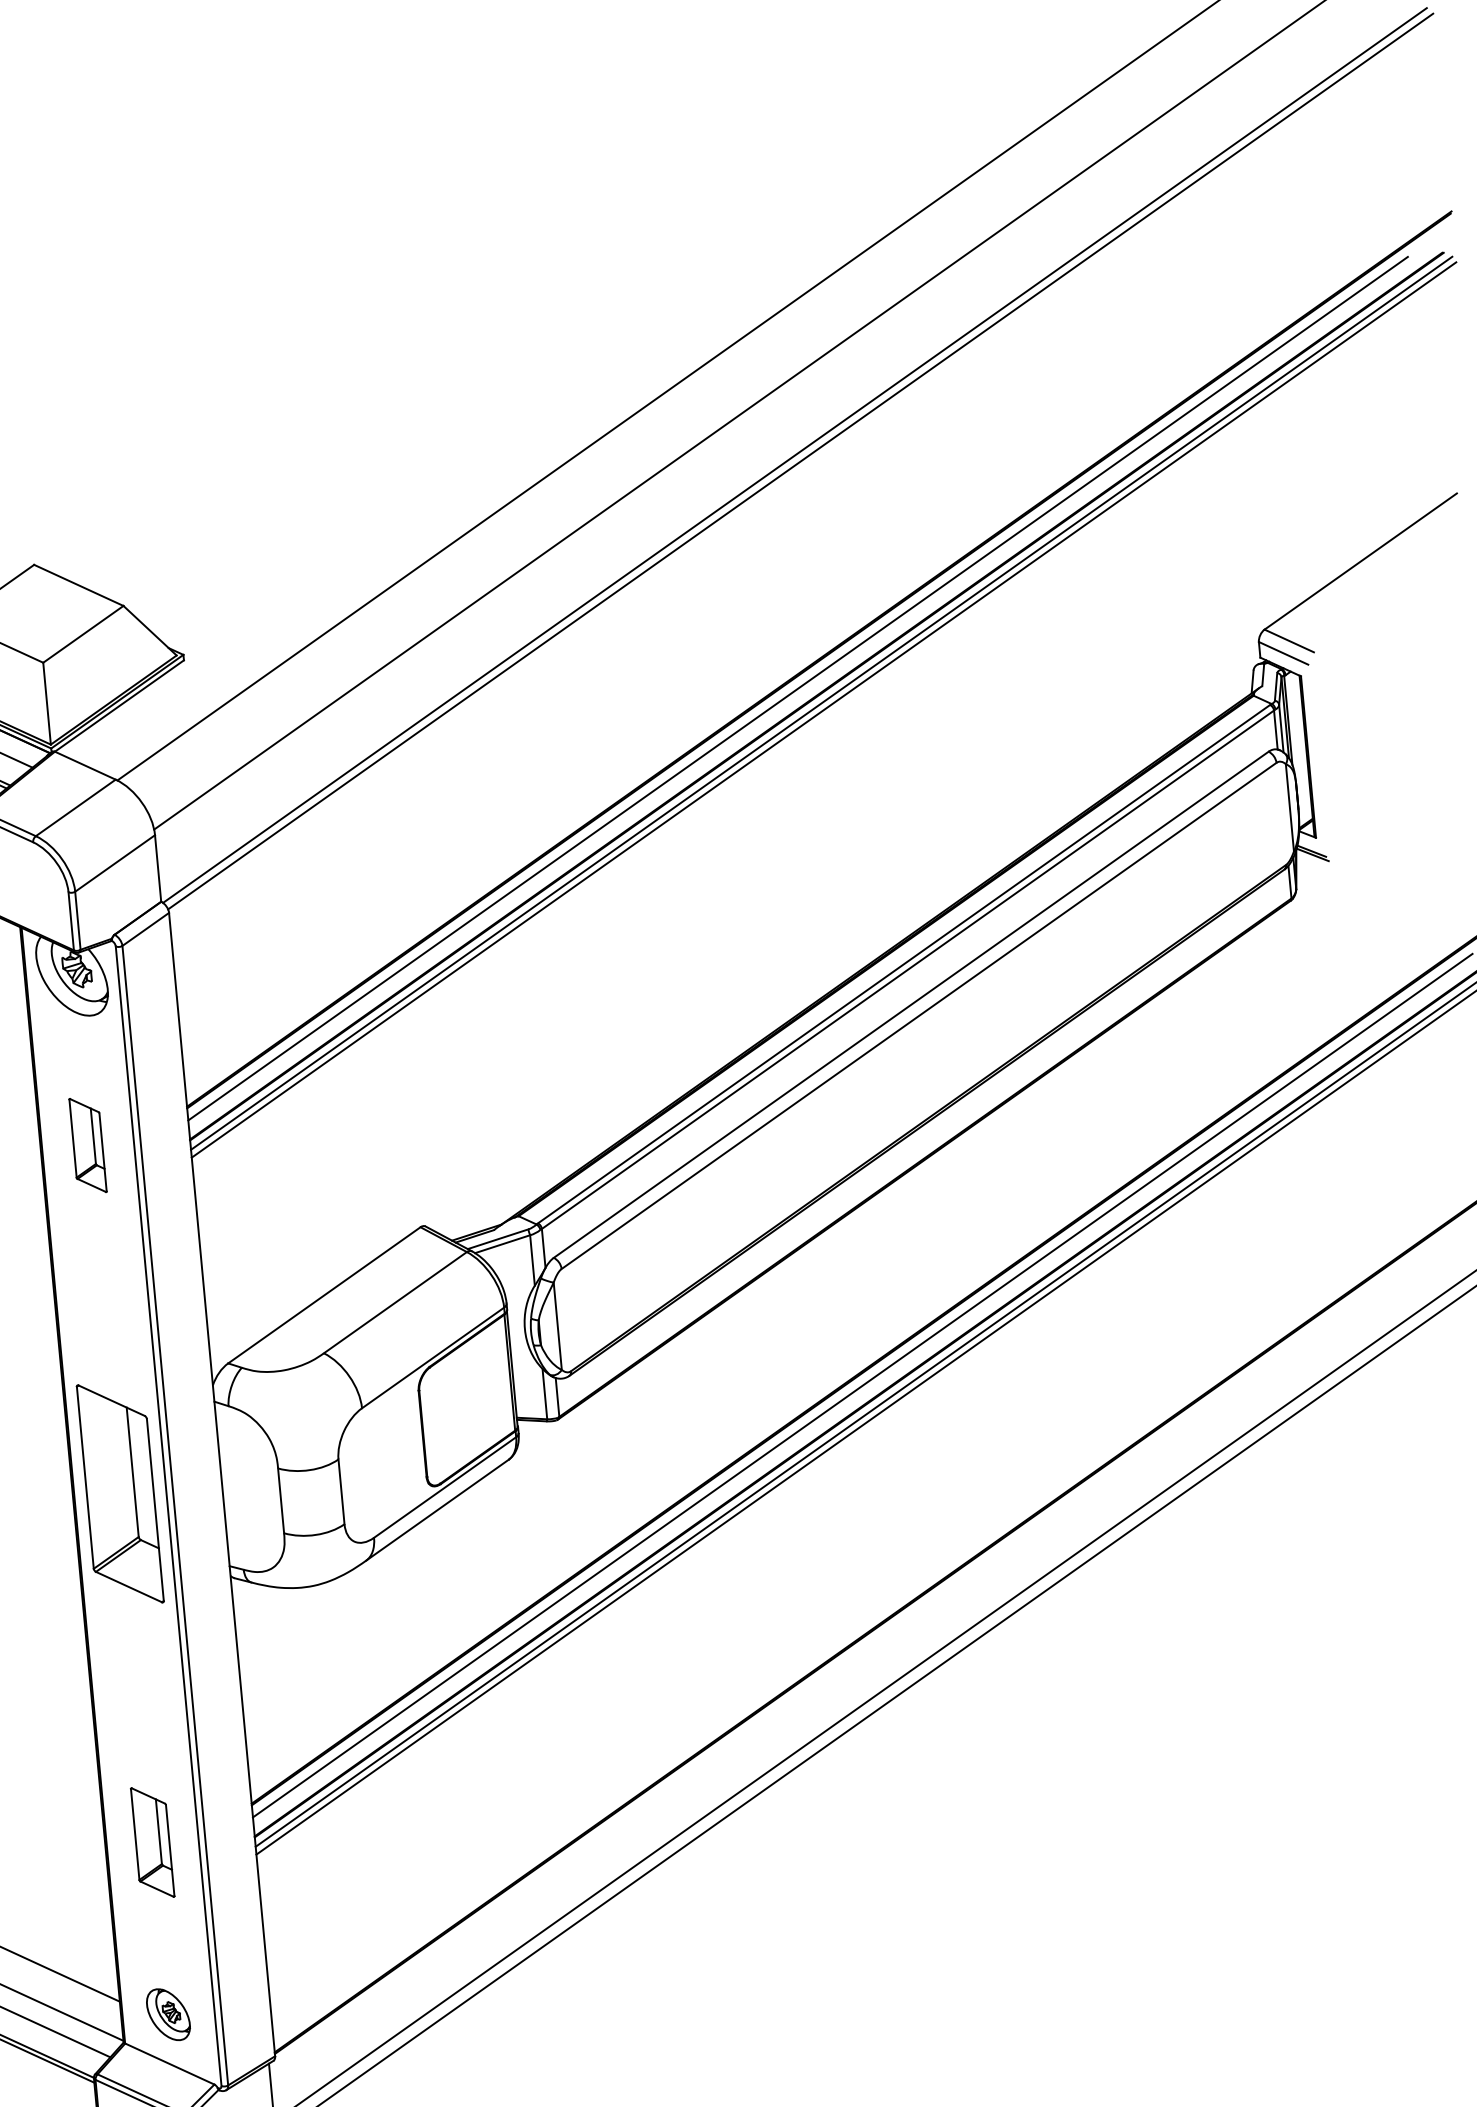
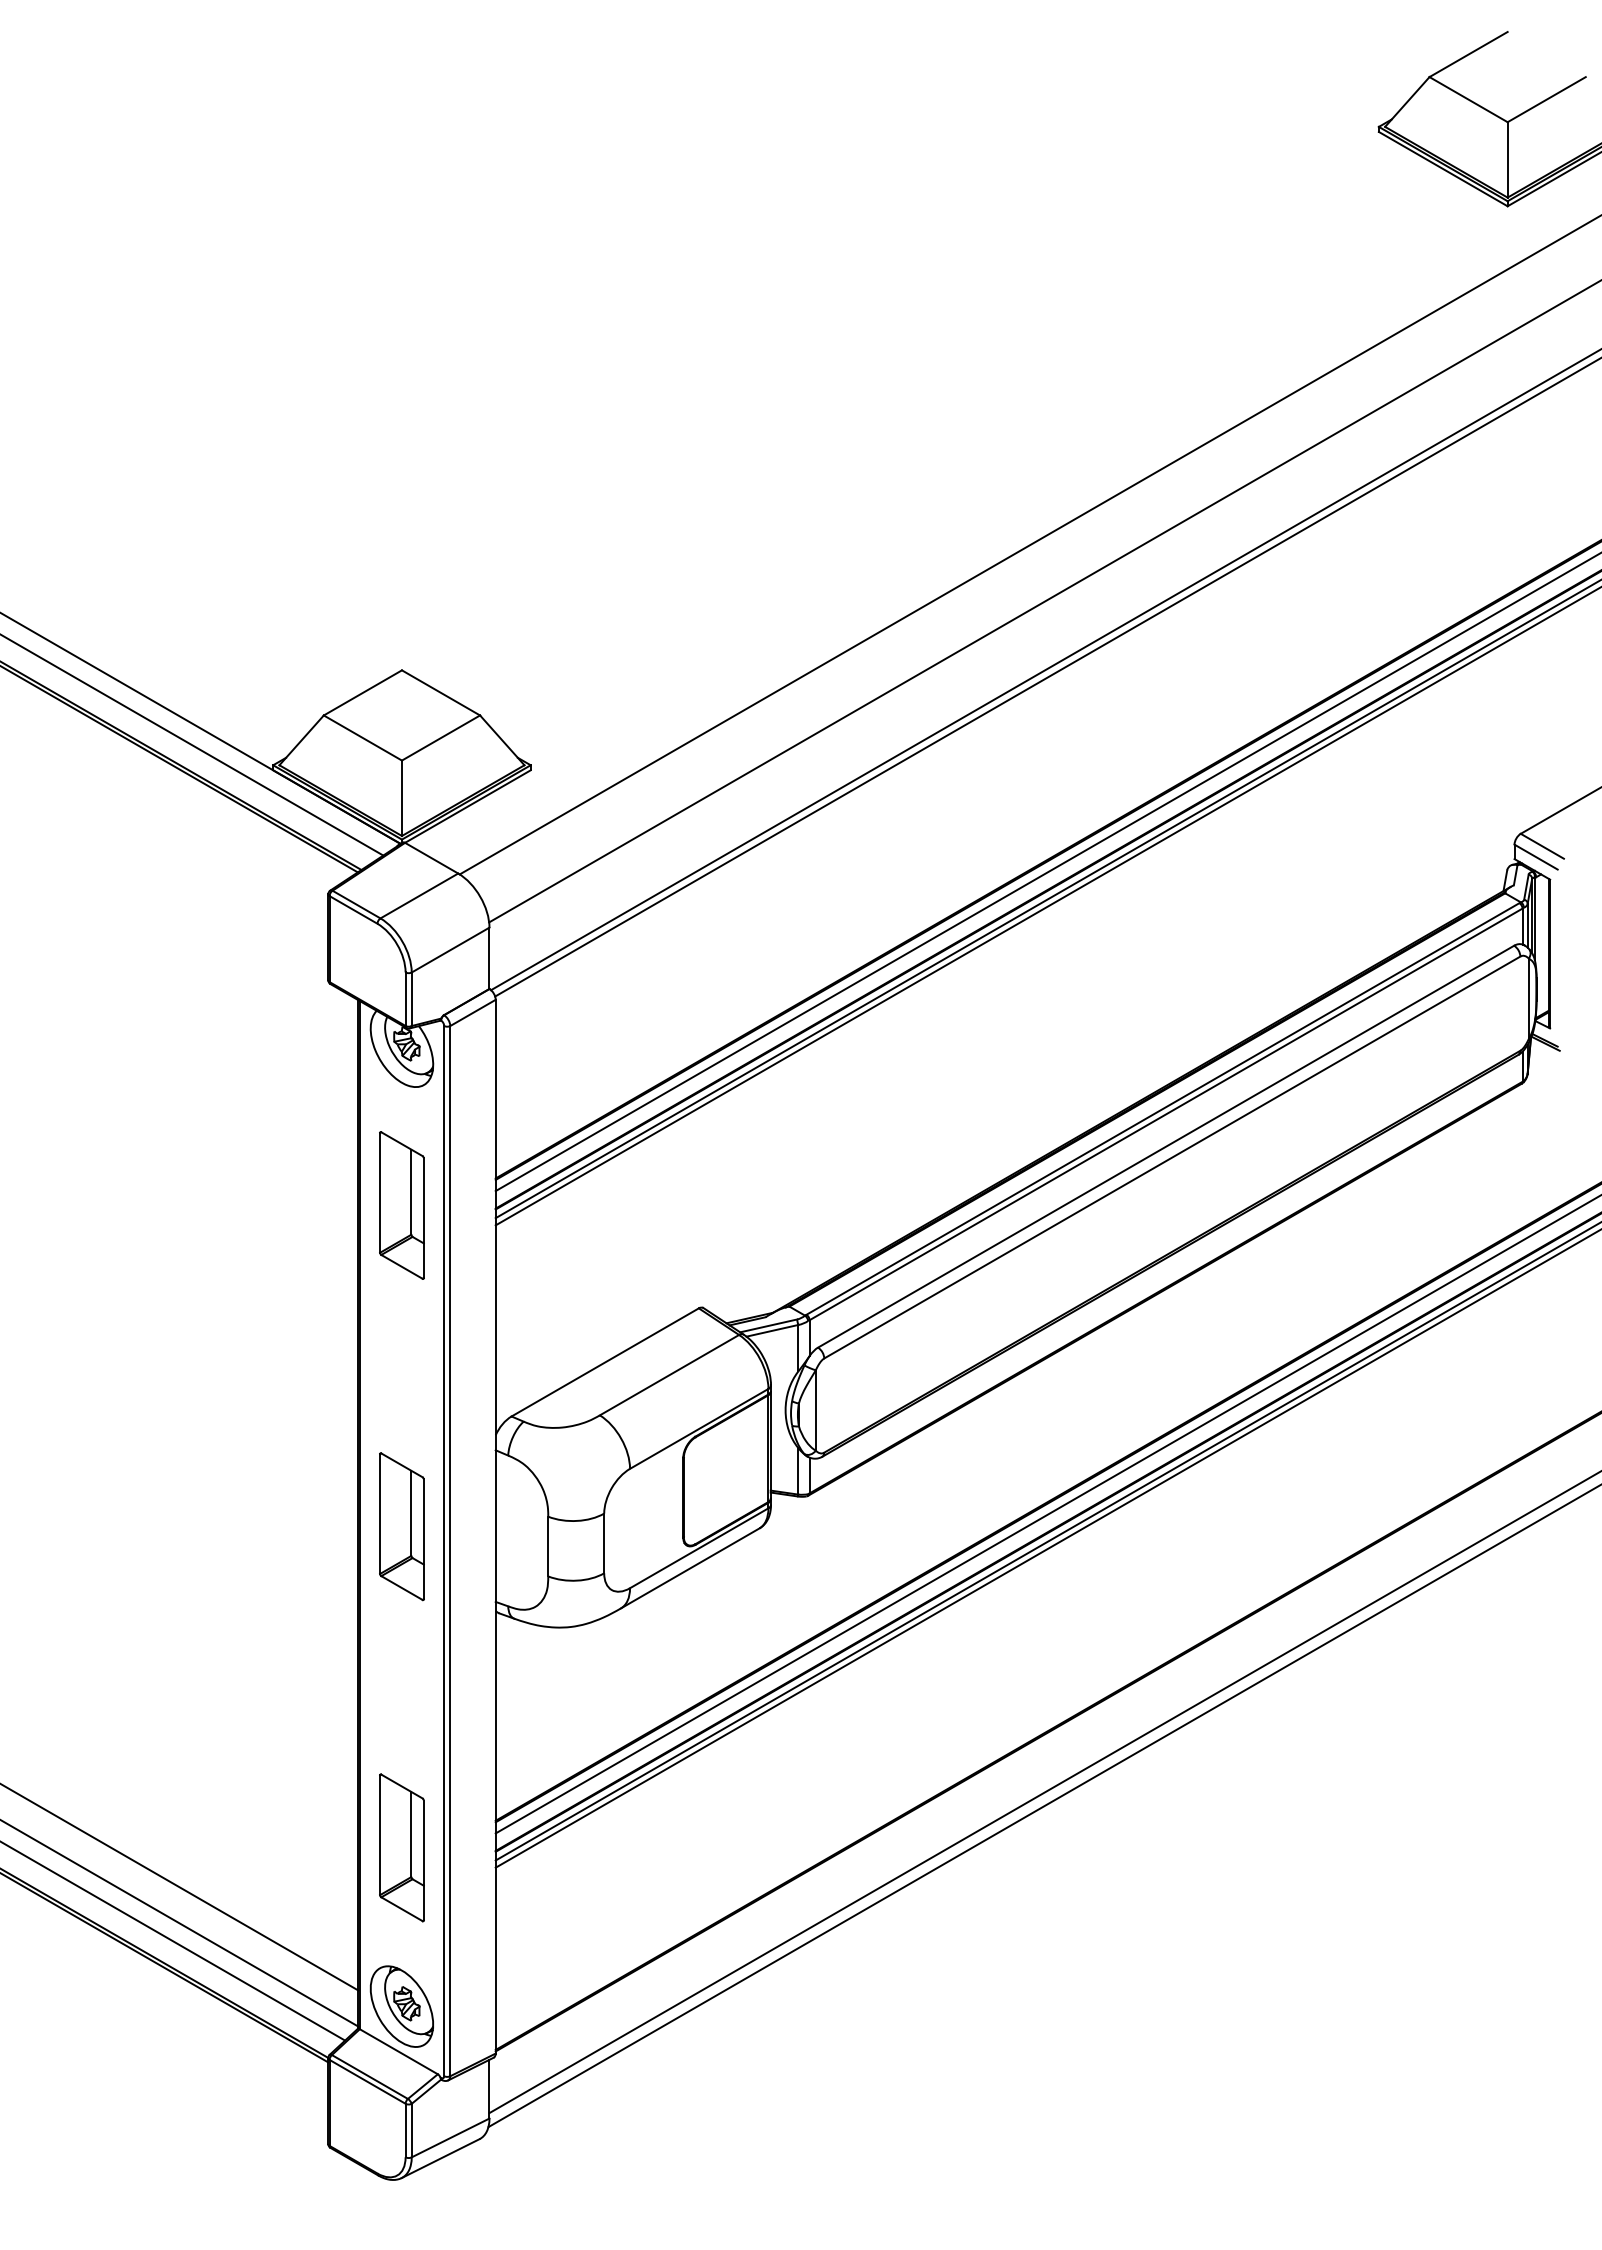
part: (87, 1145) -> (401, 1205), size x1.67
part: (119, 1493) -> (401, 1526), size x0.71
part: (152, 1842) -> (401, 1847), size x1.43
part: (168, 2014) -> (401, 2006), size x1.67

